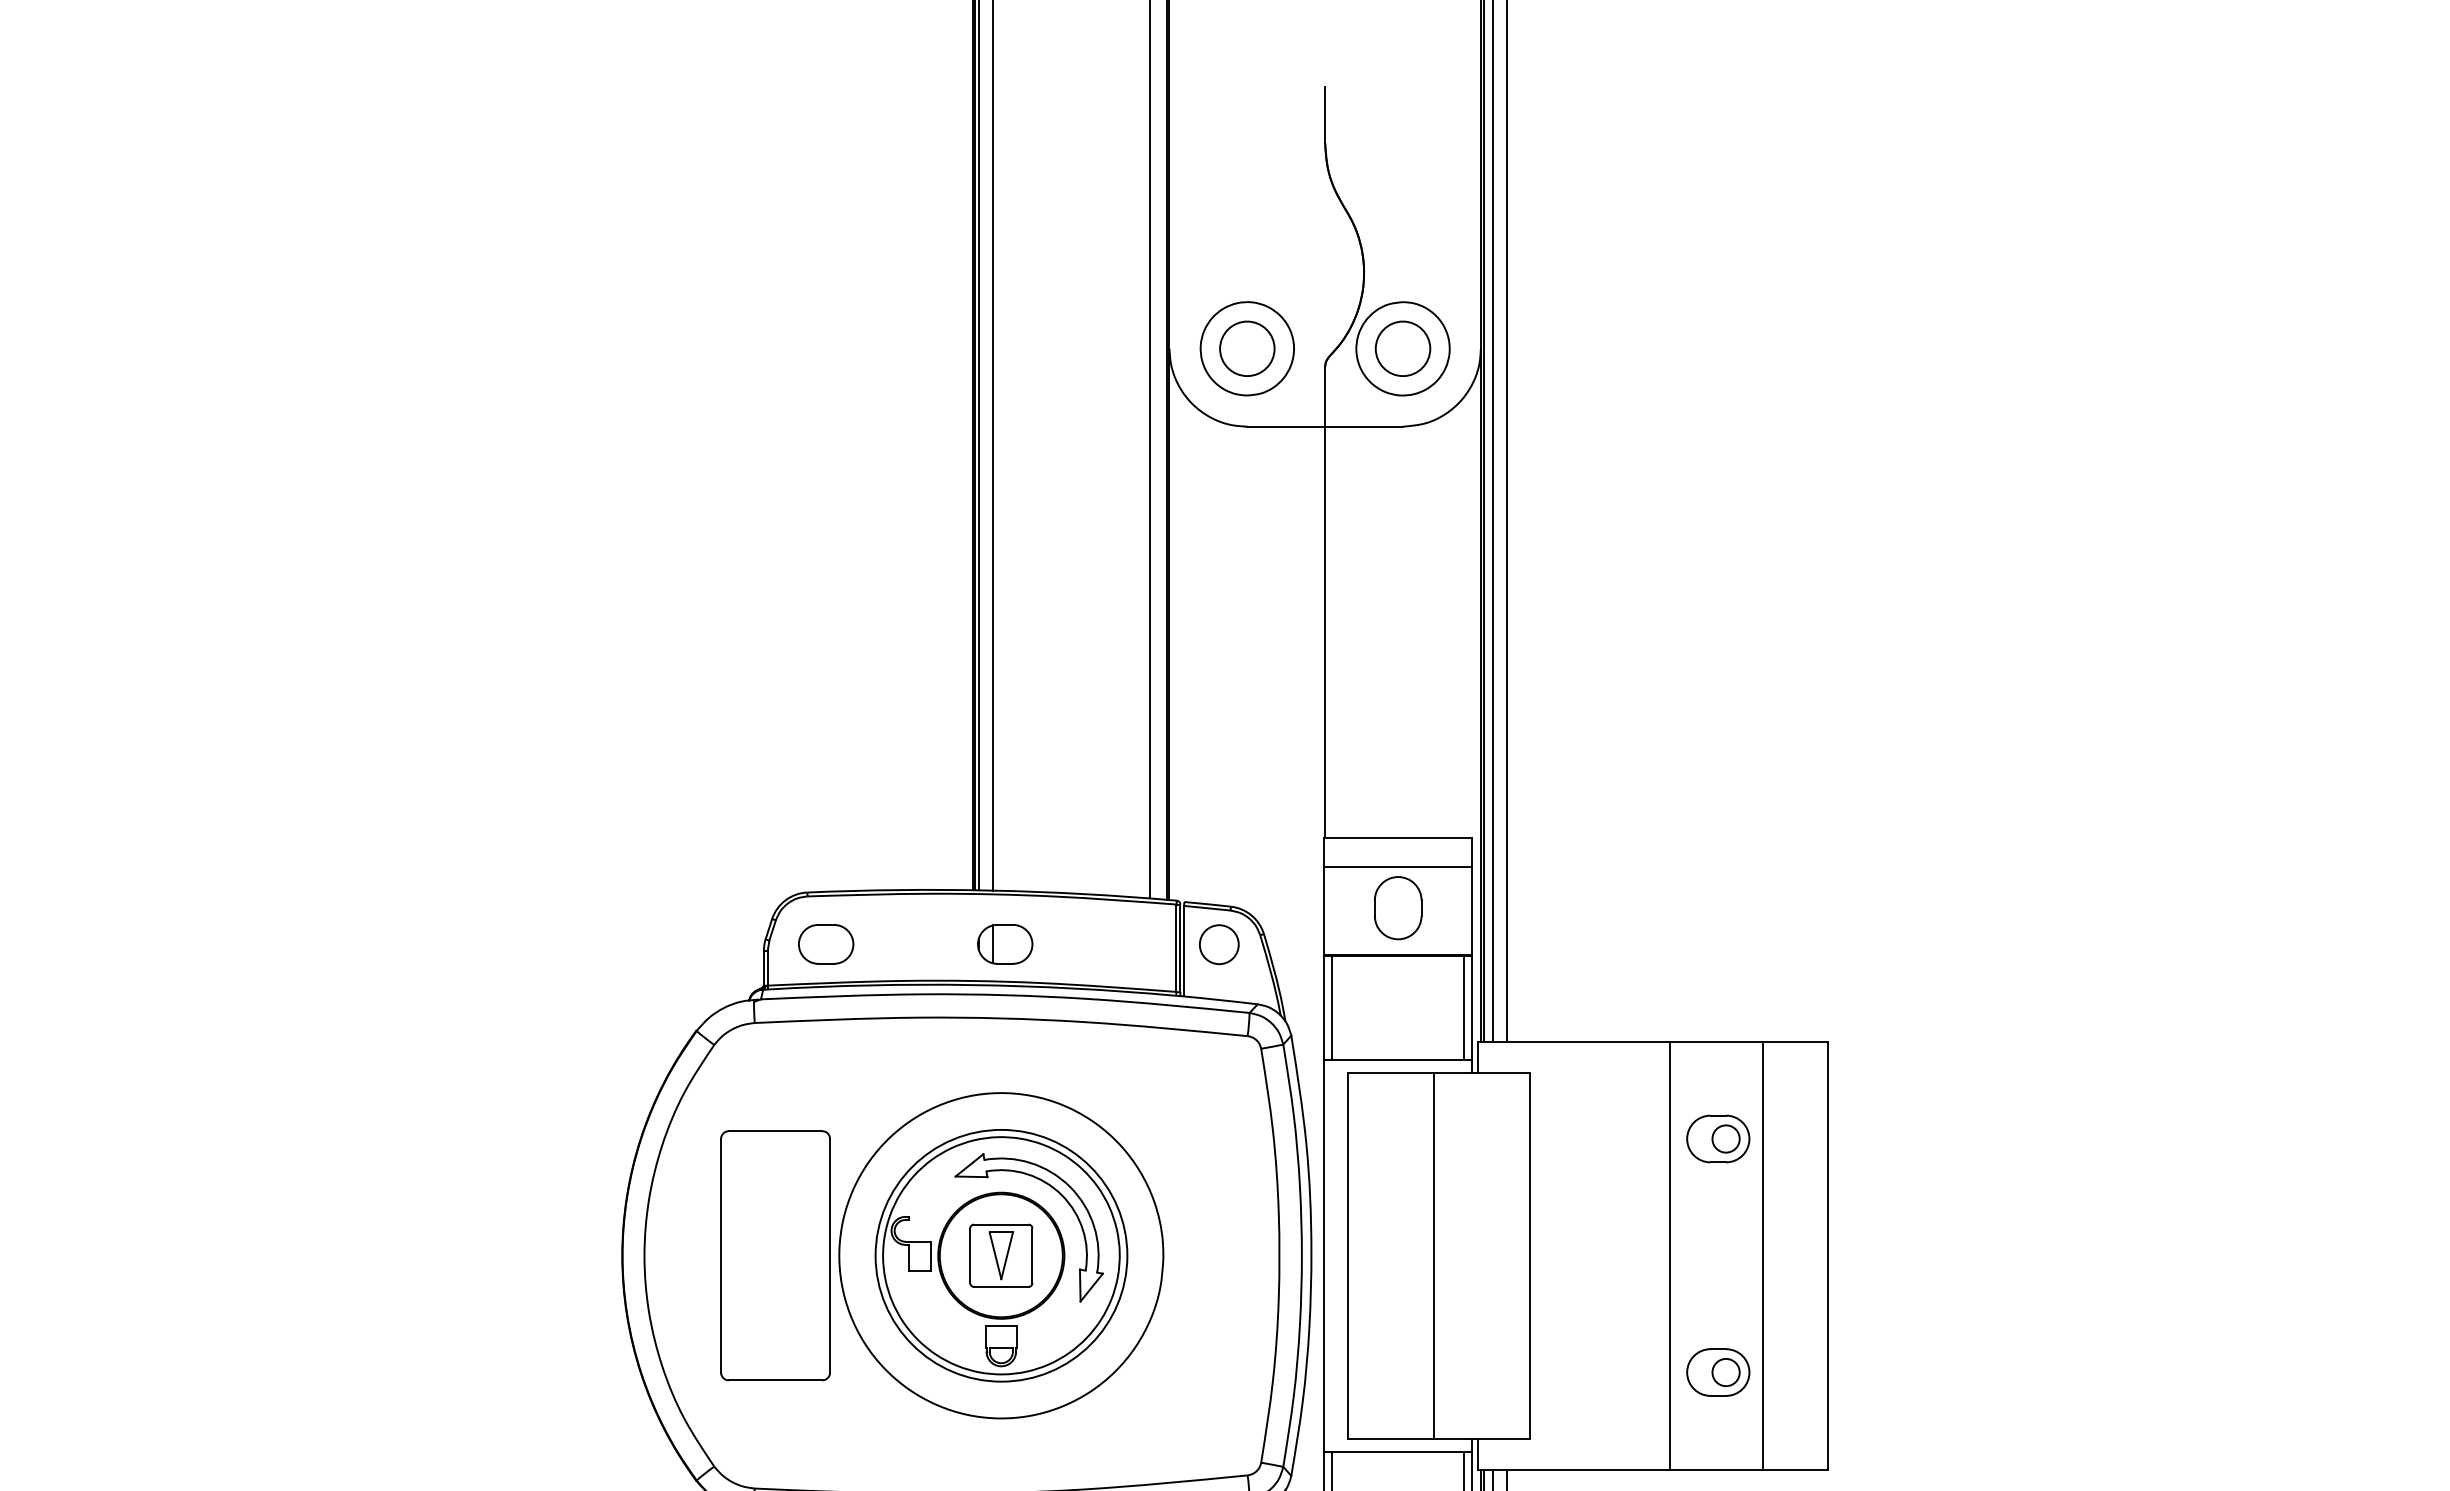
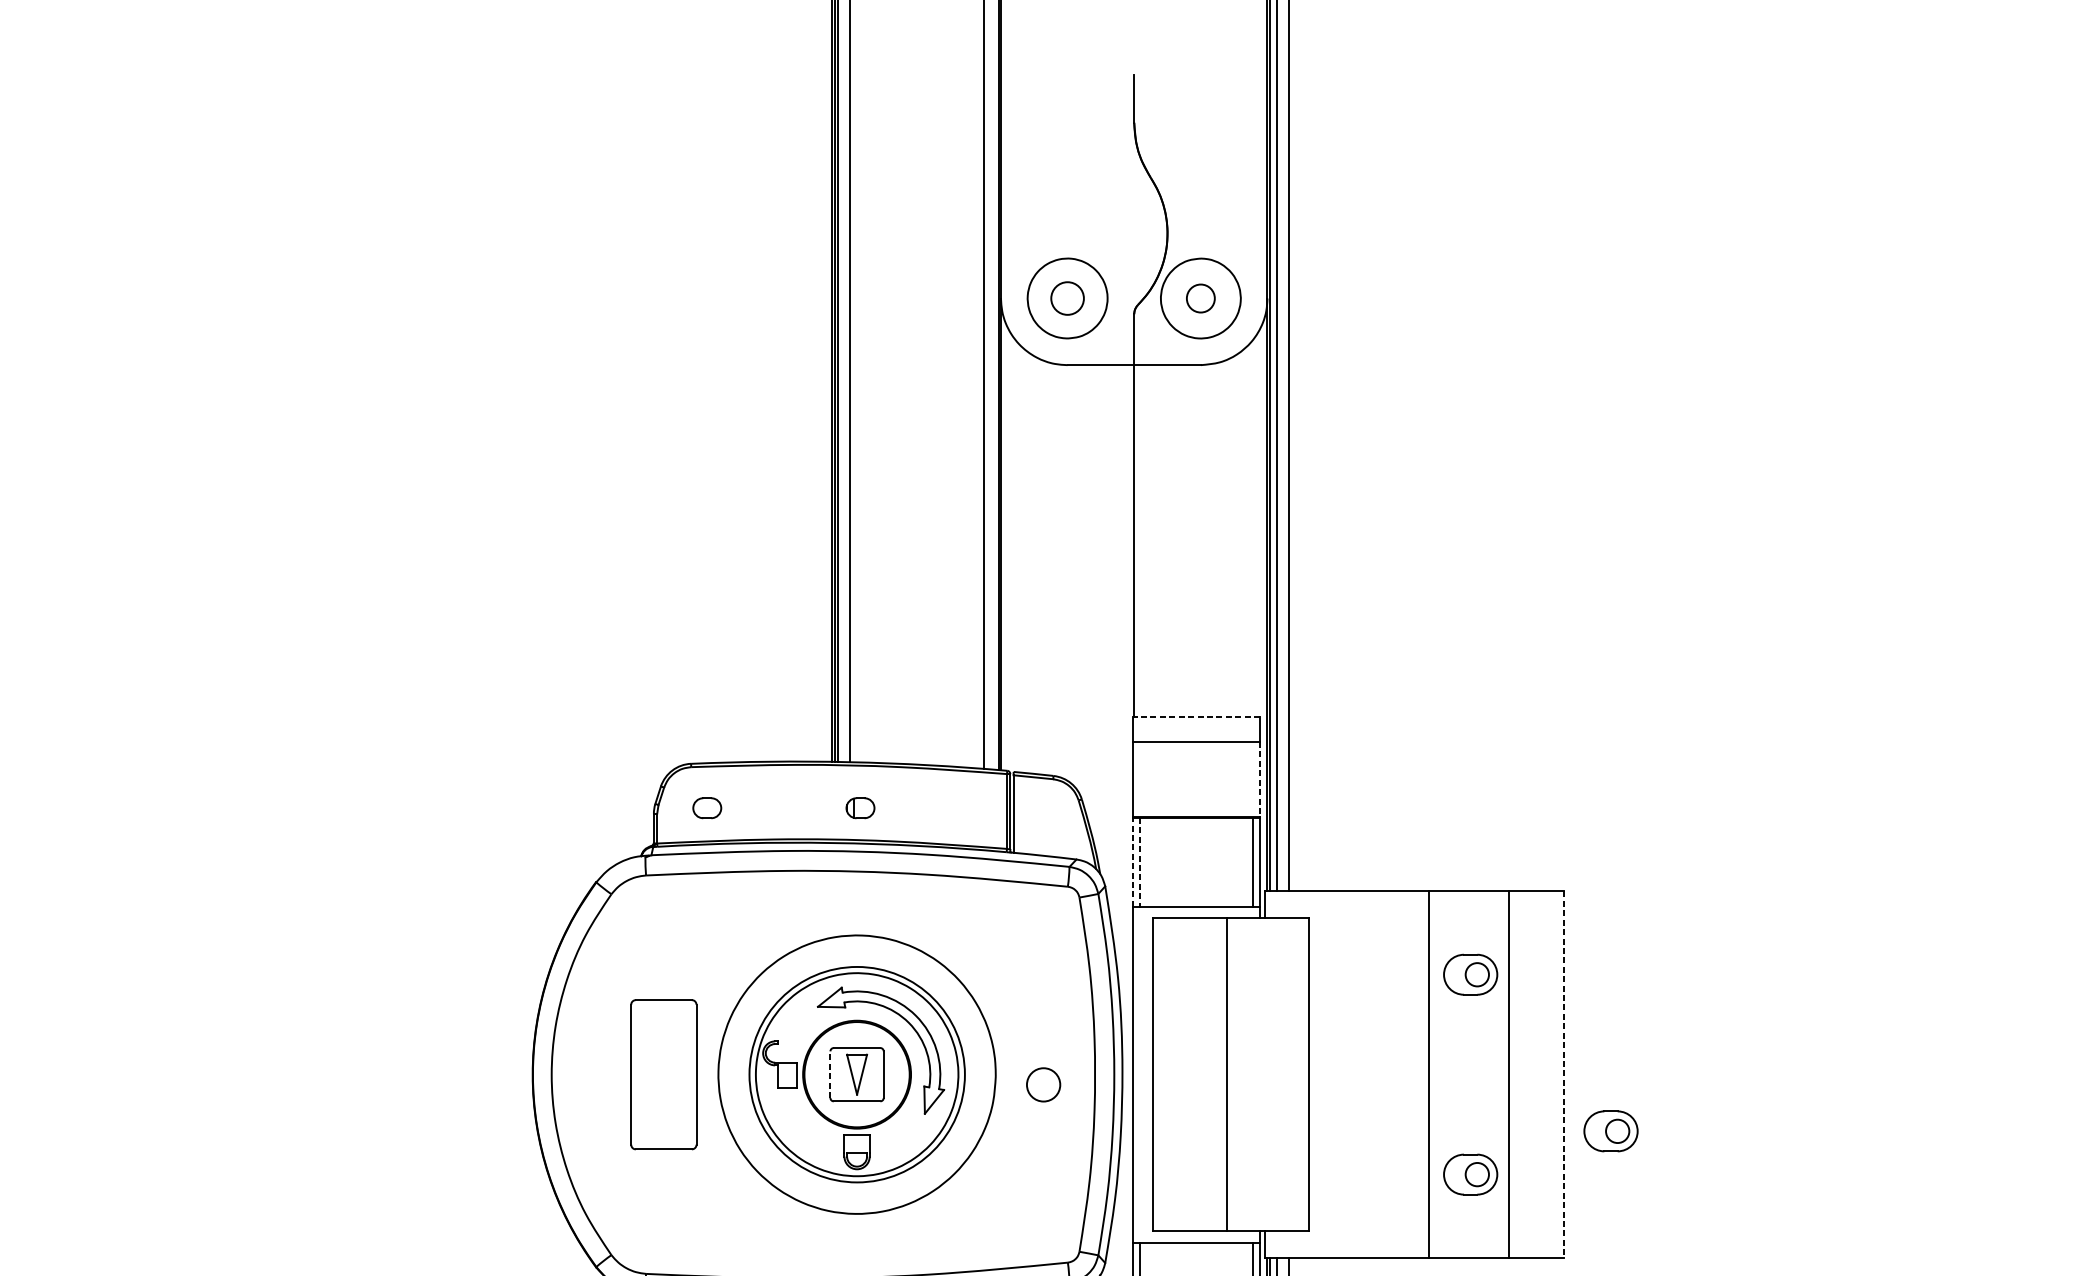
circle: (1247, 348) -> (1067, 298), size x0.7
circle: (1402, 348) -> (1200, 298), size x0.6
line: (1398, 837) -> (1196, 716), solid -> dashed
part: (1398, 908) -> (1196, 777), removed
line: (1472, 910) -> (1260, 779), solid -> dashed
part: (826, 944) -> (707, 808), size x0.6
part: (1005, 944) -> (860, 808), size x0.6
circle: (1219, 944) -> (1043, 1084), moved
line: (1324, 1007) -> (1133, 862), solid -> dashed
line: (1332, 1007) -> (1140, 862), solid -> dashed
part: (775, 1255) -> (663, 1074), size x0.7
line: (970, 1255) -> (830, 1074), solid -> dashed
line: (1827, 1256) -> (1564, 1075), solid -> dashed
part: (1882, 1321) -> (1611, 1130), added

